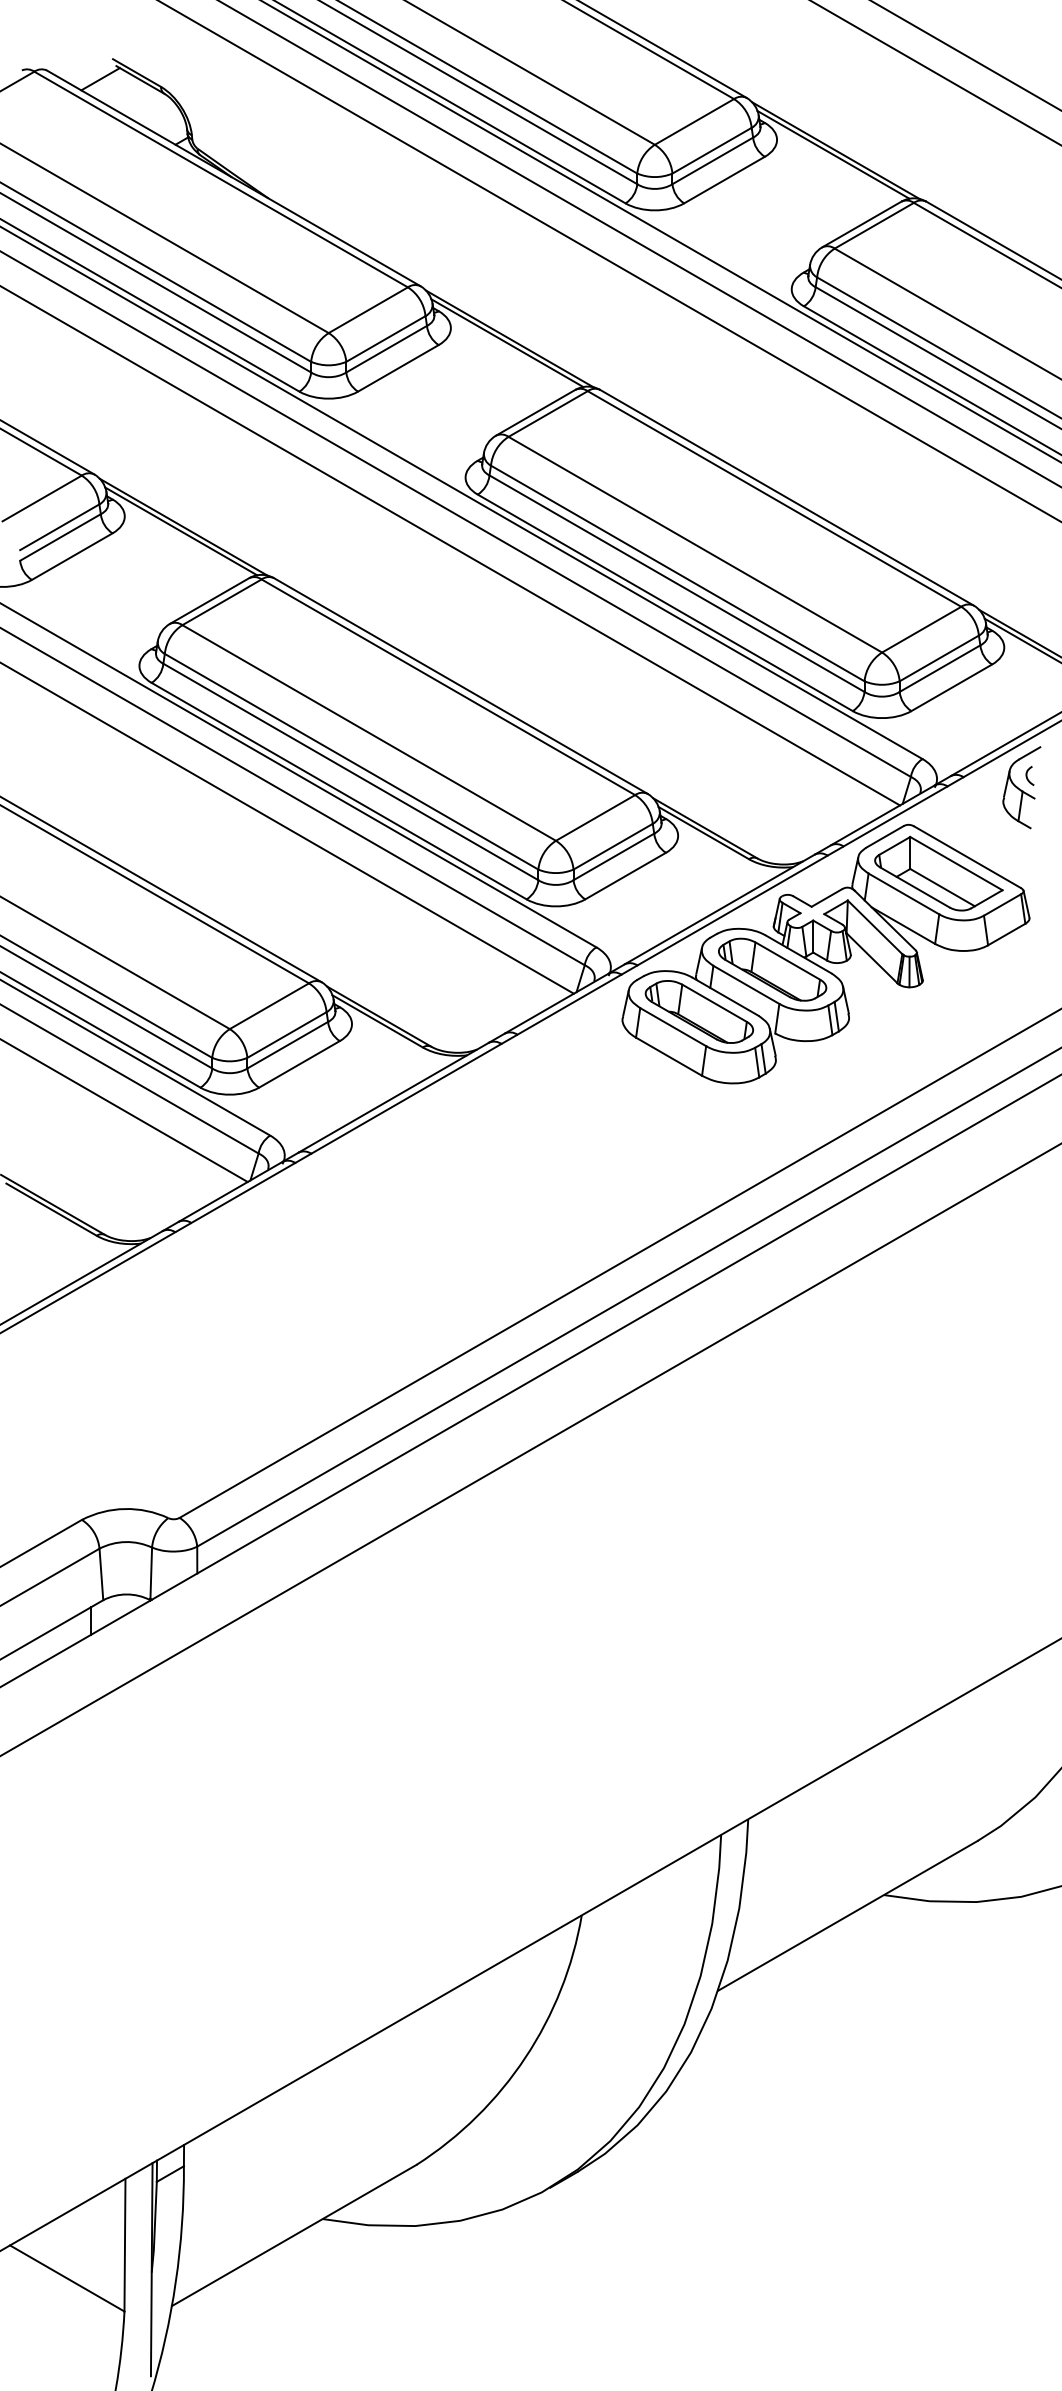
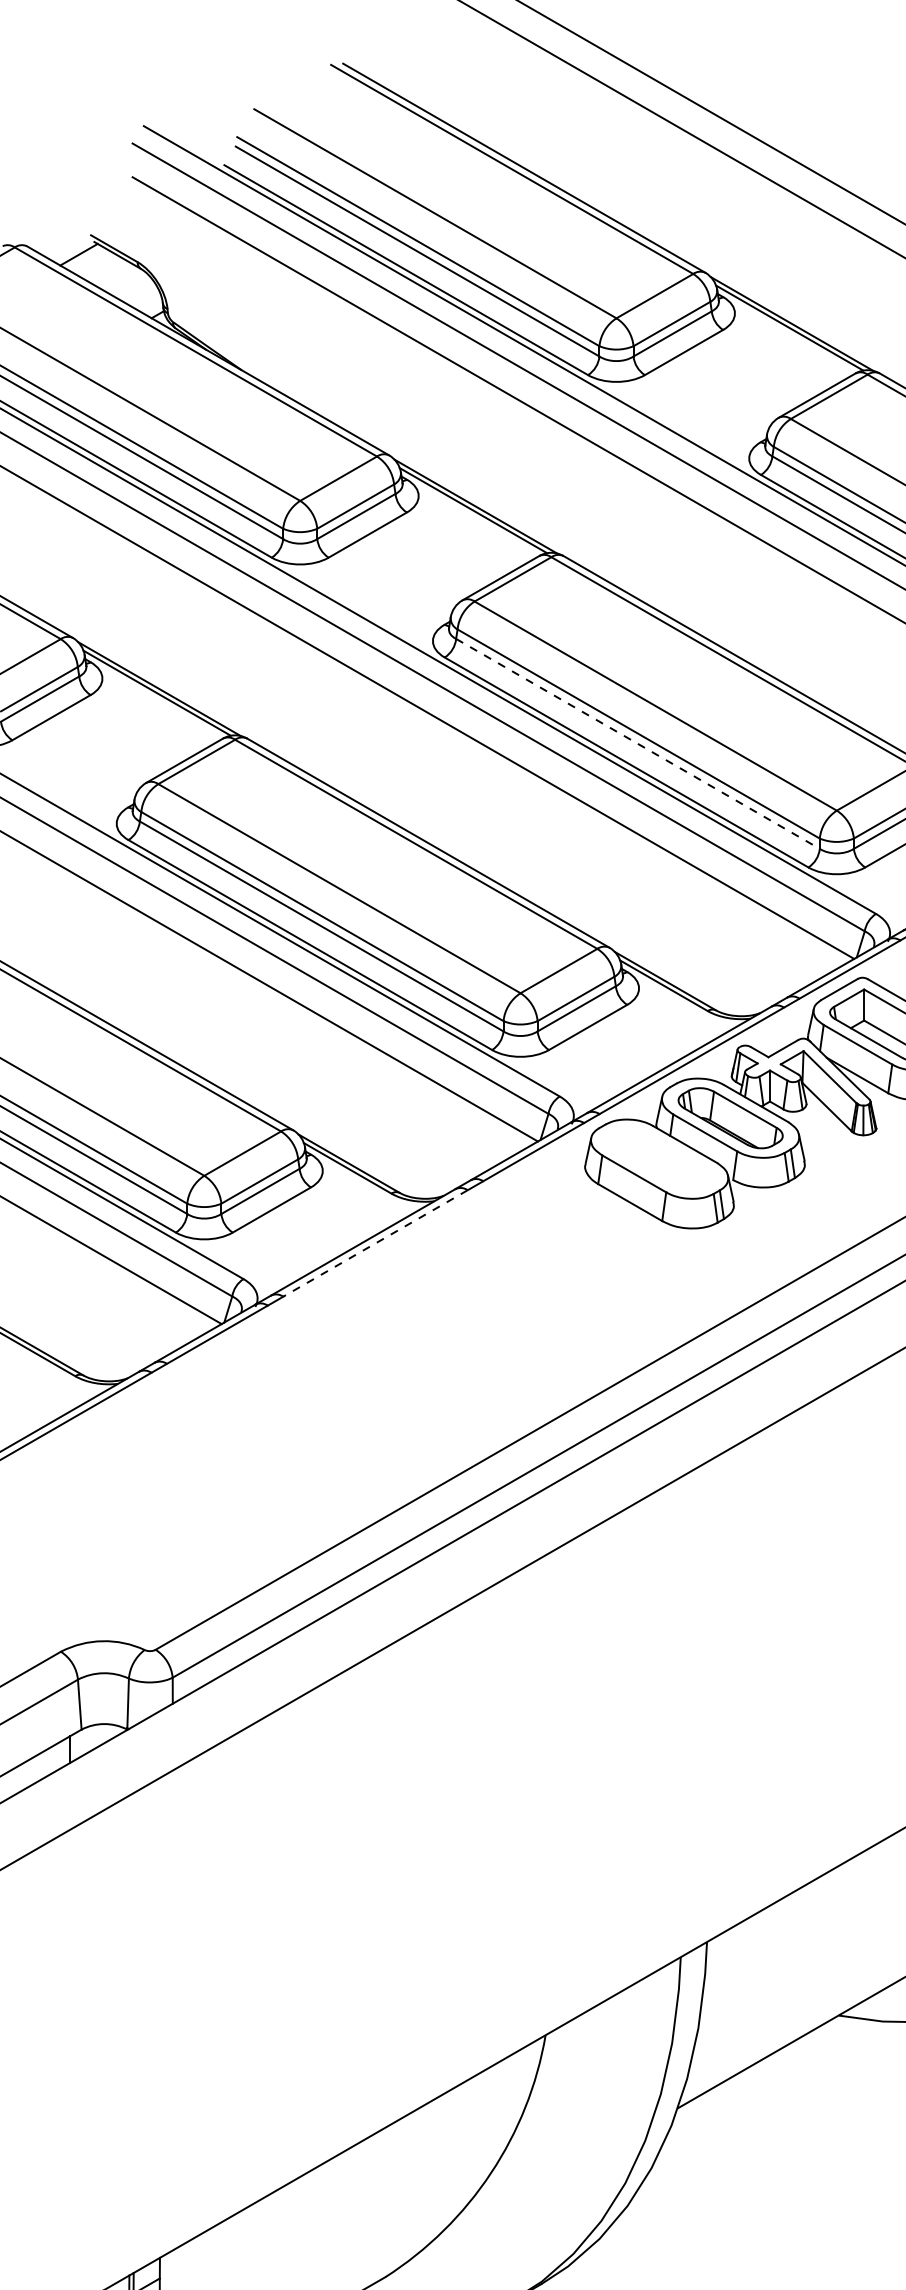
line: (677, 583) -> (638, 743), solid -> dashed
part: (698, 1011) -> (658, 1158), removed
line: (406, 1098) -> (375, 1243), solid -> dashed

